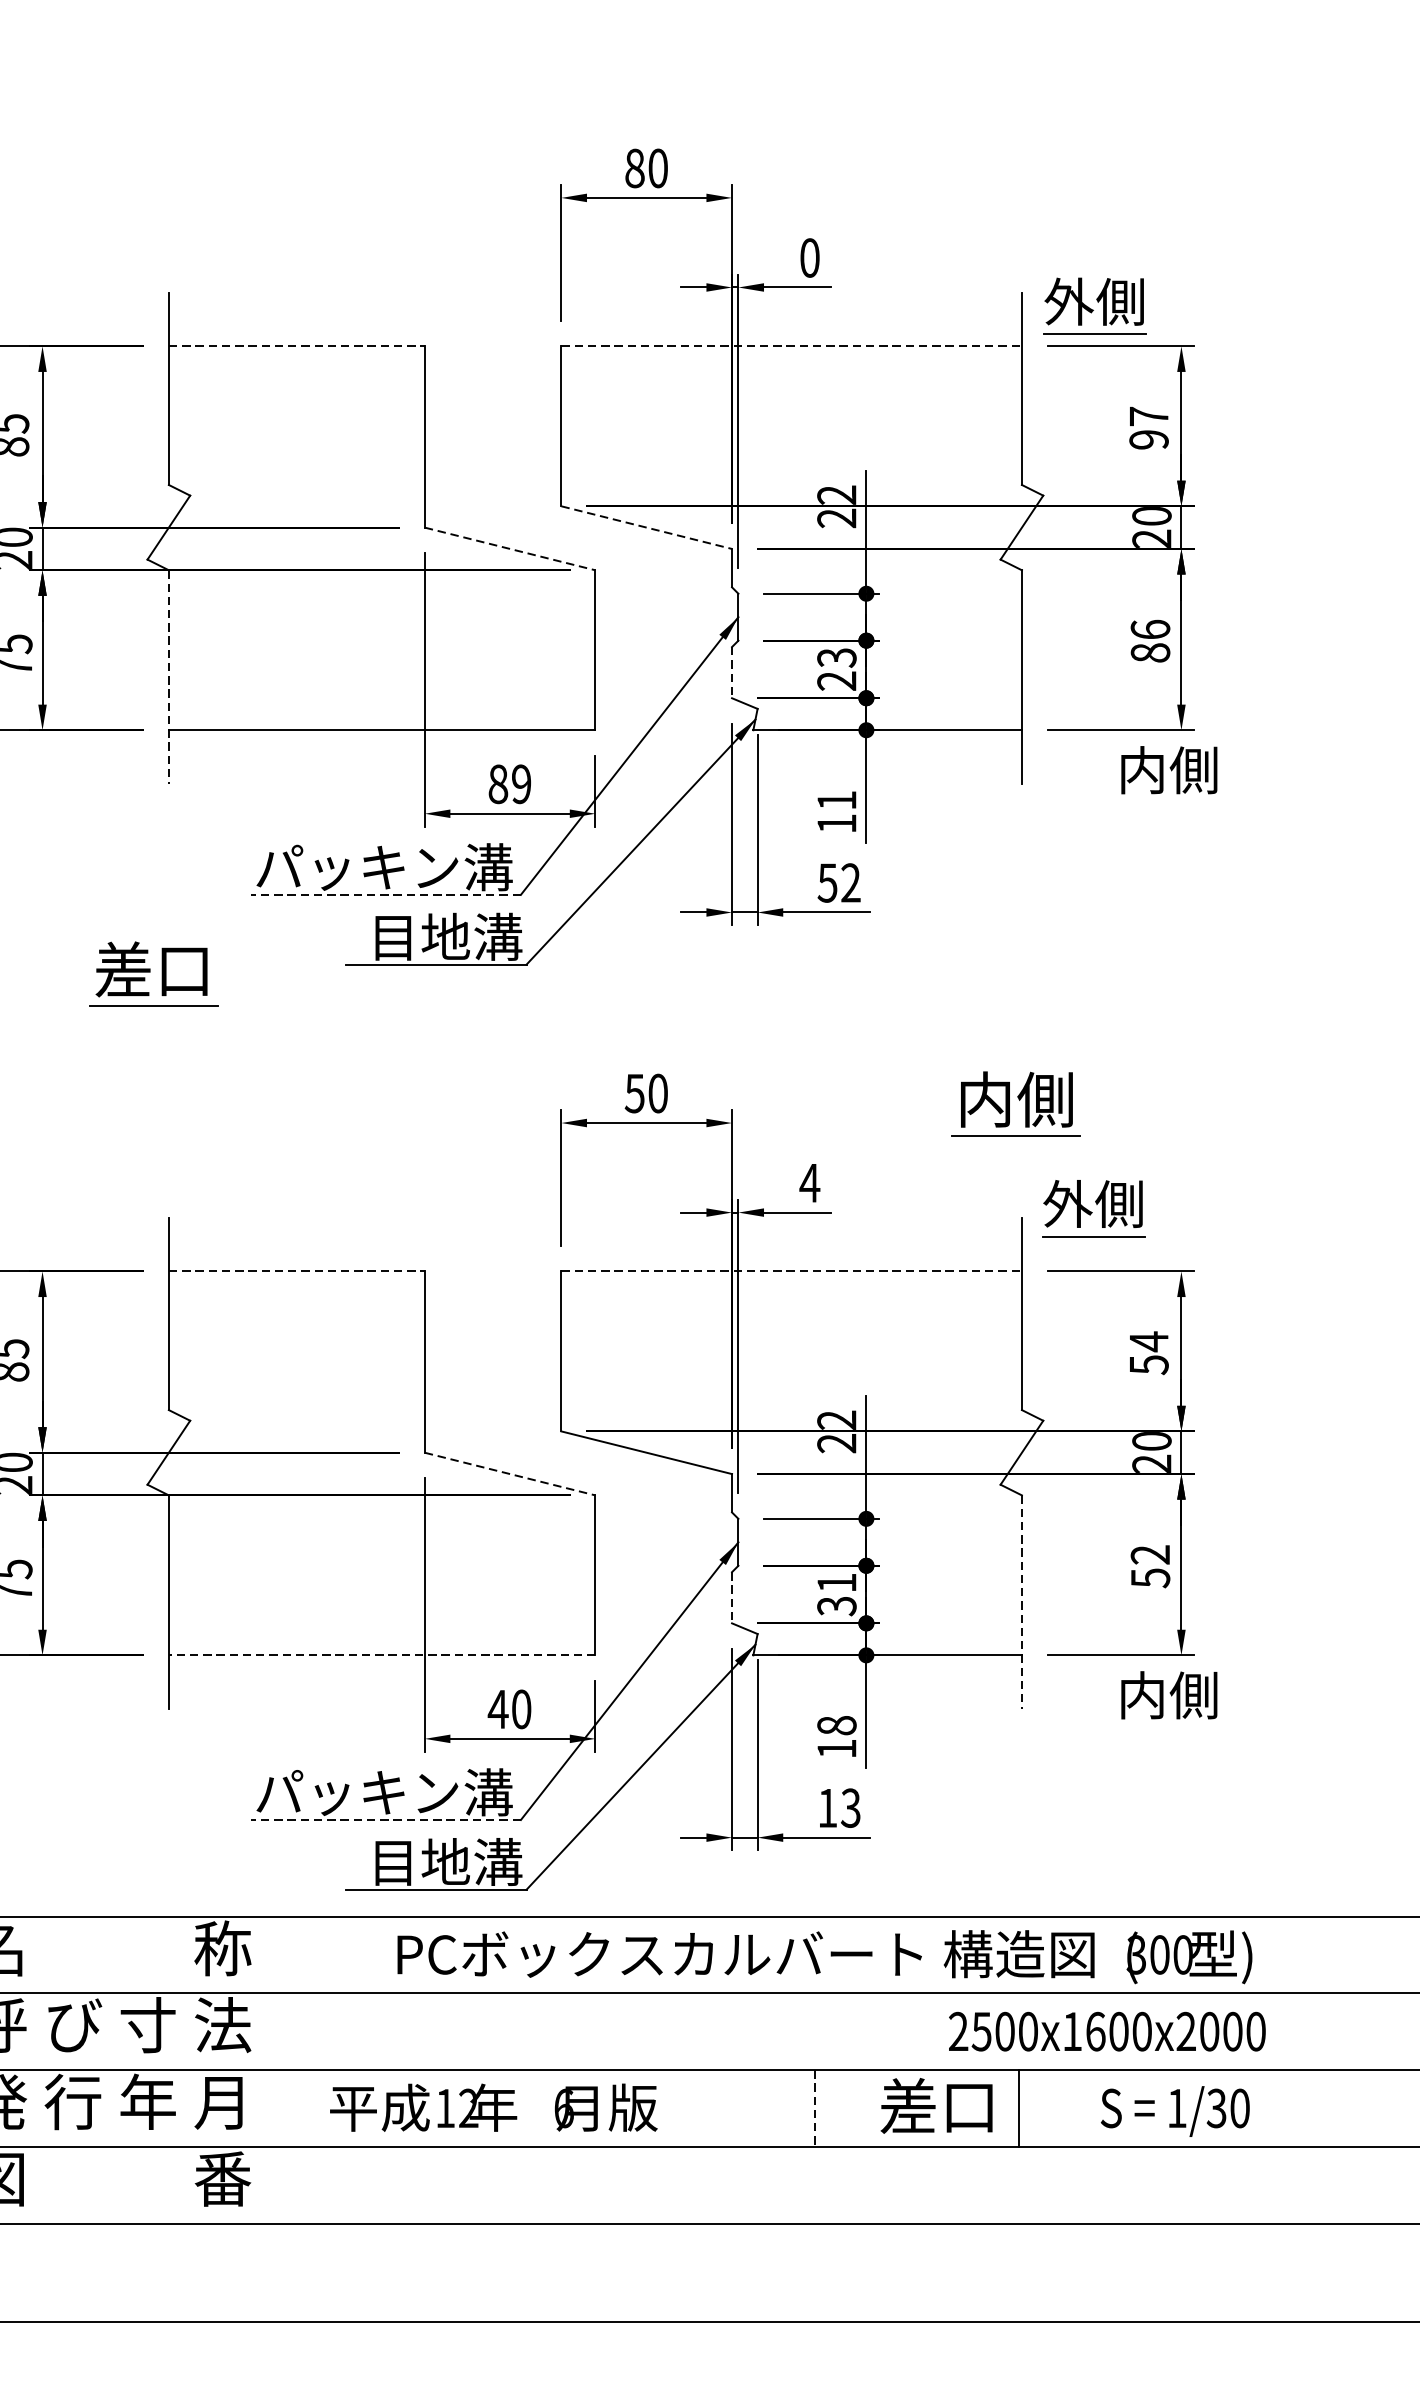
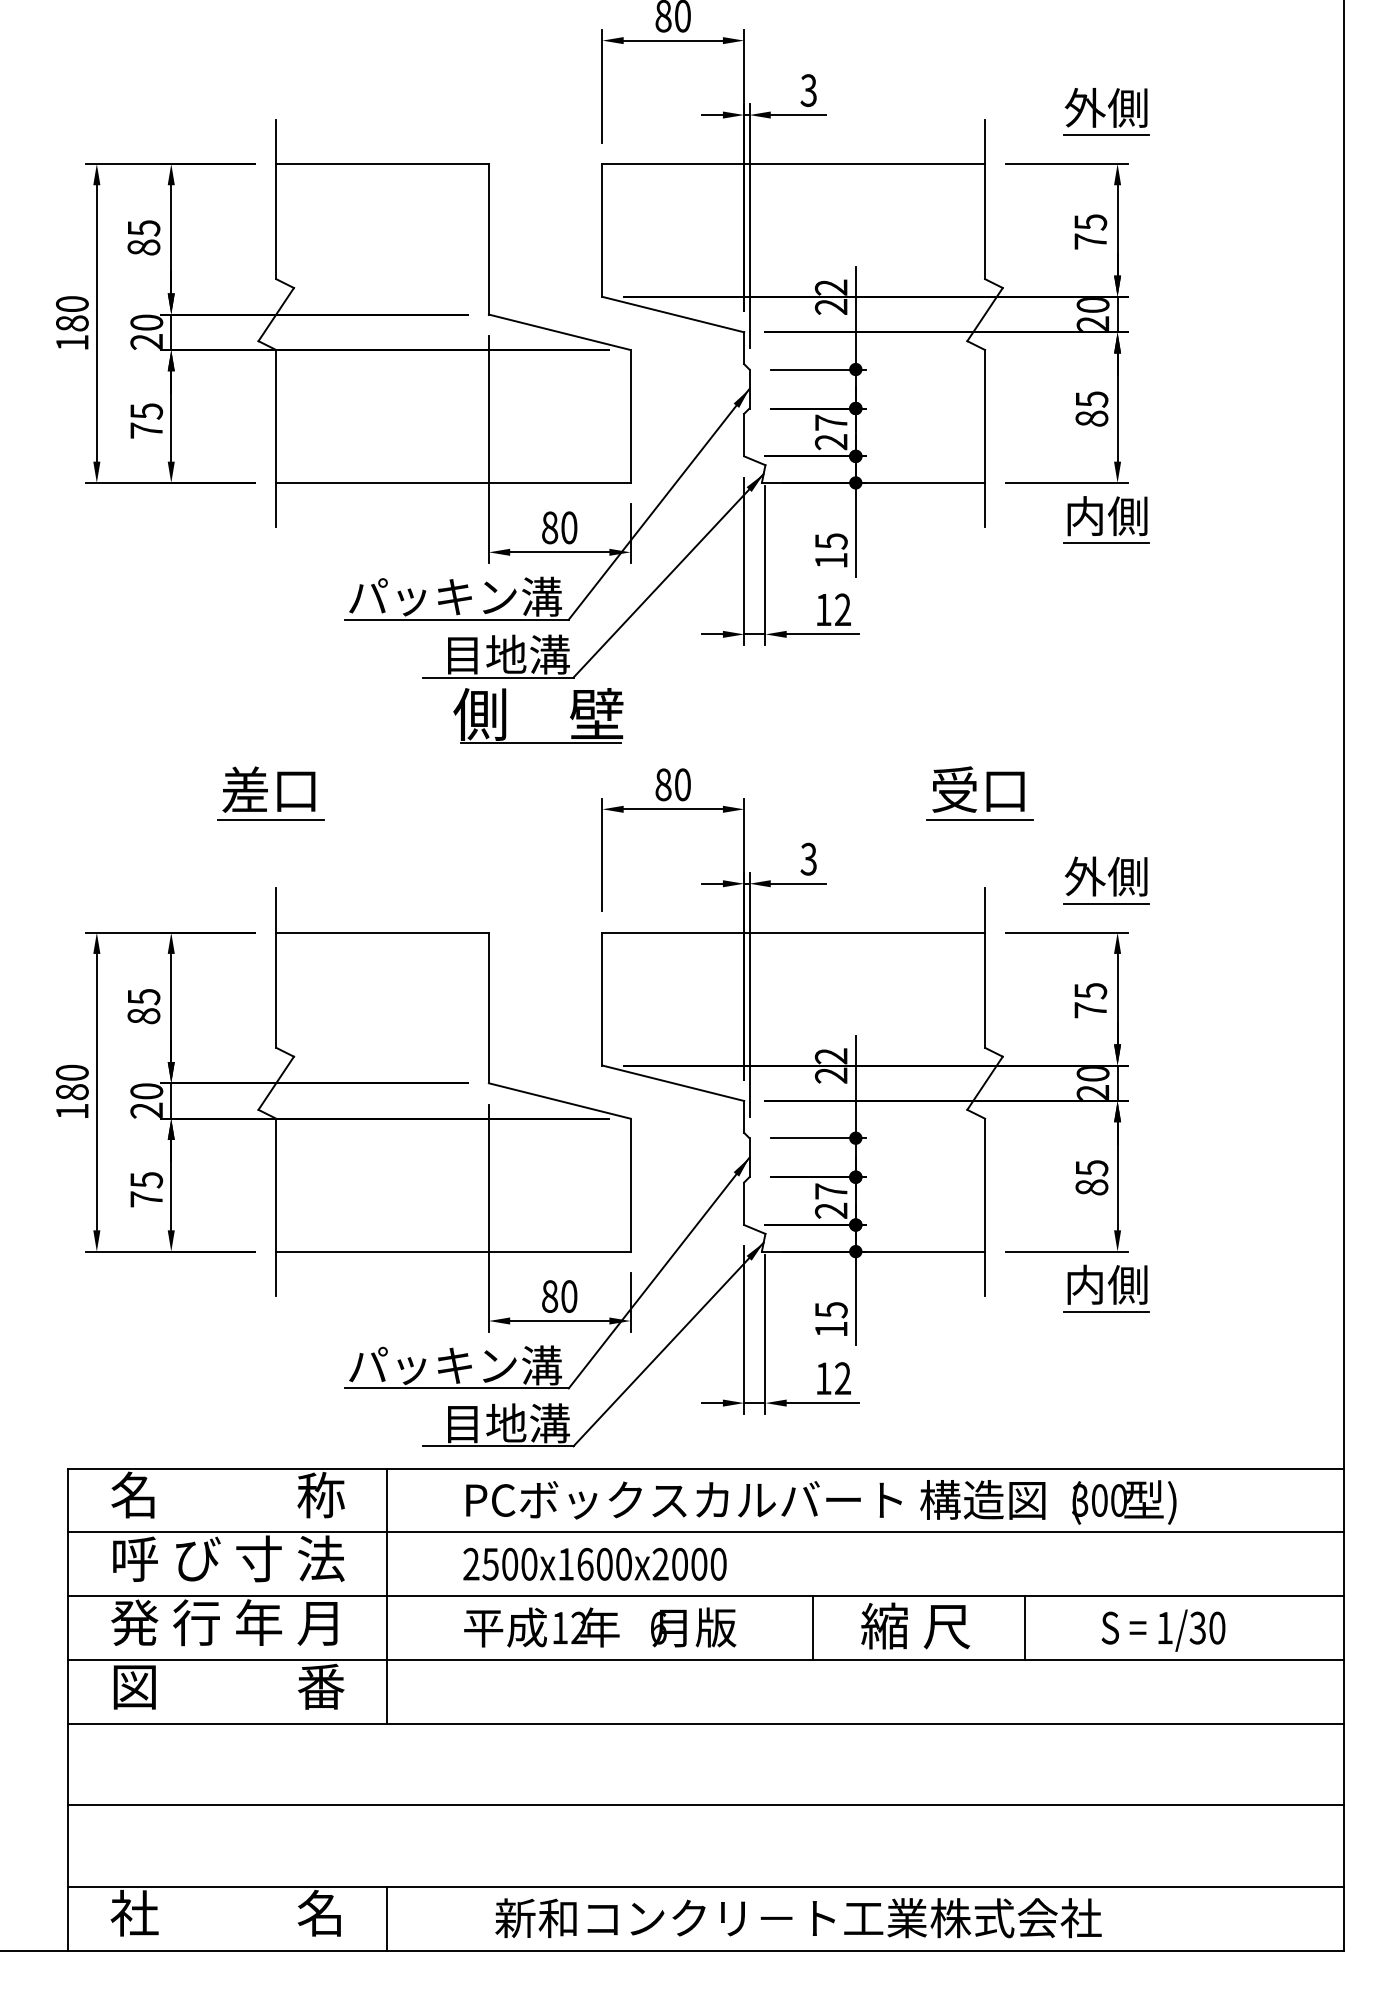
text: (809, 257) -> (808, 90), 0 -> 3
part: (1094, 306) -> (1106, 111), moved
line: (297, 345) -> (383, 163), dashed -> solid
line: (792, 345) -> (794, 163), dashed -> solid
text: (1148, 427) -> (1090, 231), 97 -> 75
line: (646, 527) -> (673, 314), dashed -> solid
line: (510, 549) -> (560, 332), dashed -> solid
text: (1150, 629) -> (1091, 399), 86 -> 85
text: (835, 657) -> (830, 422), 23 -> 27
line: (732, 673) -> (744, 435), dashed -> solid
line: (169, 676) -> (276, 438), dashed -> solid
text: (521, 783) -> (569, 527), 89 -> 80
text: (837, 800) -> (831, 541), 11 -> 15
line: (1168, 803) -> (1106, 543), added
text: (827, 883) -> (823, 610), 52 -> 12
line: (385, 894) -> (456, 619), dashed -> solid
part: (153, 974) -> (270, 793), moved
part: (484, 1042) -> (538, 742), added
text: (634, 1093) -> (663, 784), 50 -> 80
text: (1015, 1099) -> (979, 789), 内側 -> 受口
text: (809, 1182) -> (808, 858), 4 -> 3
part: (1093, 1208) -> (1106, 880), moved
line: (297, 1271) -> (383, 932), dashed -> solid
line: (792, 1271) -> (794, 932), dashed -> solid
text: (1148, 1353) -> (1090, 1000), 54 -> 75
line: (510, 1474) -> (560, 1101), dashed -> solid
text: (1150, 1566) -> (1091, 1177), 52 -> 85
text: (837, 1595) -> (831, 1201), 31 -> 27
line: (732, 1598) -> (744, 1204), dashed -> solid
line: (1022, 1602) -> (985, 1207), dashed -> solid
line: (380, 1655) -> (452, 1251), dashed -> solid
text: (497, 1709) -> (549, 1296), 40 -> 80
text: (837, 1726) -> (831, 1310), 18 -> 15
line: (1168, 1727) -> (1106, 1311), added
text: (850, 1808) -> (842, 1378), 13 -> 12
line: (385, 1820) -> (456, 1388), dashed -> solid
text: (1106, 2030) -> (594, 1563), moved
line: (302, 2069) -> (387, 1595), added
text: (938, 2105) -> (915, 1625), 差口 -> 縮 尺
text: (494, 2107) -> (600, 1627), moved
line: (814, 2108) -> (812, 1628), dashed -> solid
line: (1018, 2108) -> (1025, 1628), moved
text: (1175, 2111) -> (1163, 1630), moved

